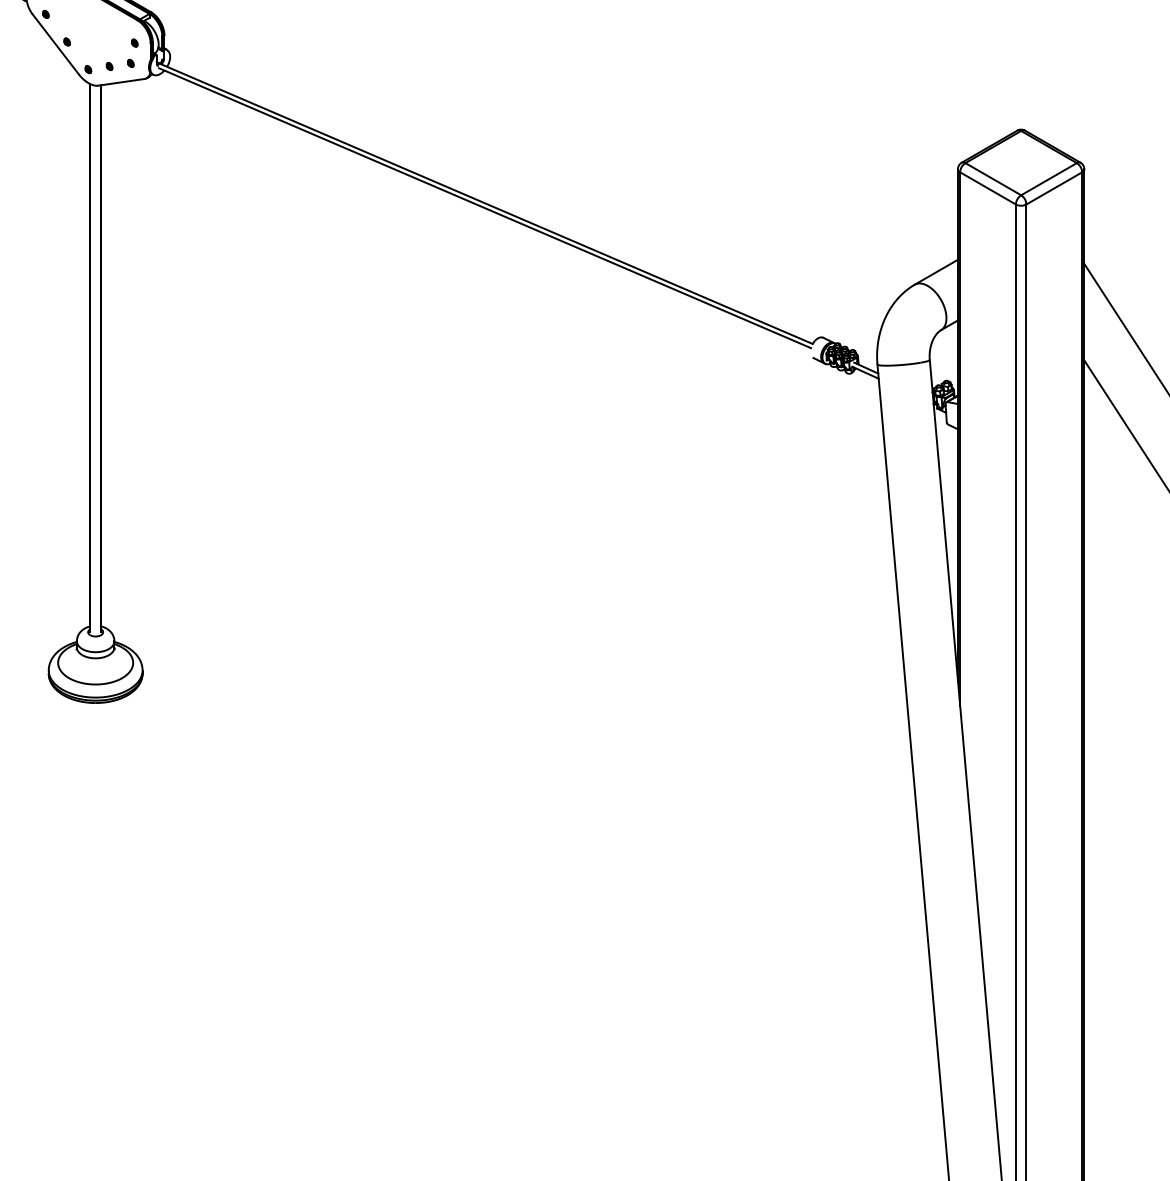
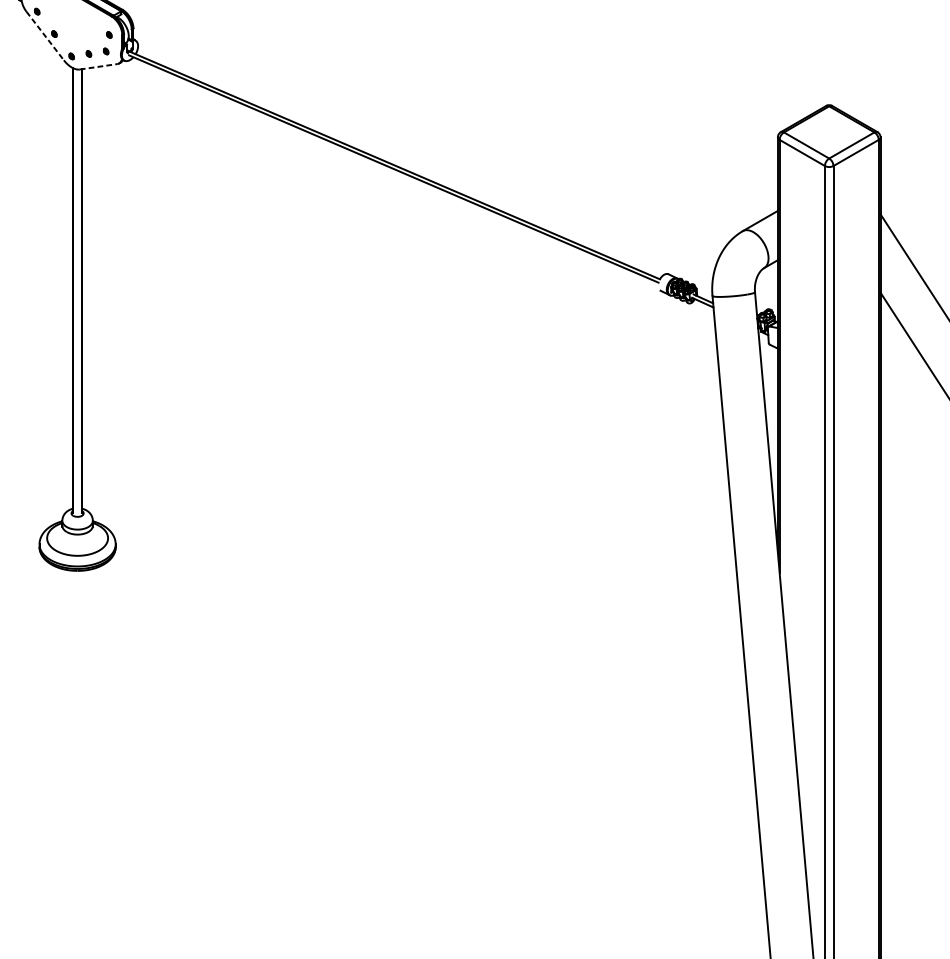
line: (55, 44) -> (44, 36), solid -> dashed
line: (121, 82) -> (98, 66), solid -> dashed

